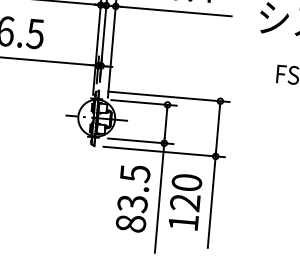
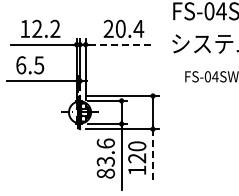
line: (176, 11) -> (122, 44), solid -> dashed
text: (134, 173) -> (105, 143), 83.5 -> 83.6
line: (212, 201) -> (153, 156), solid -> dashed

